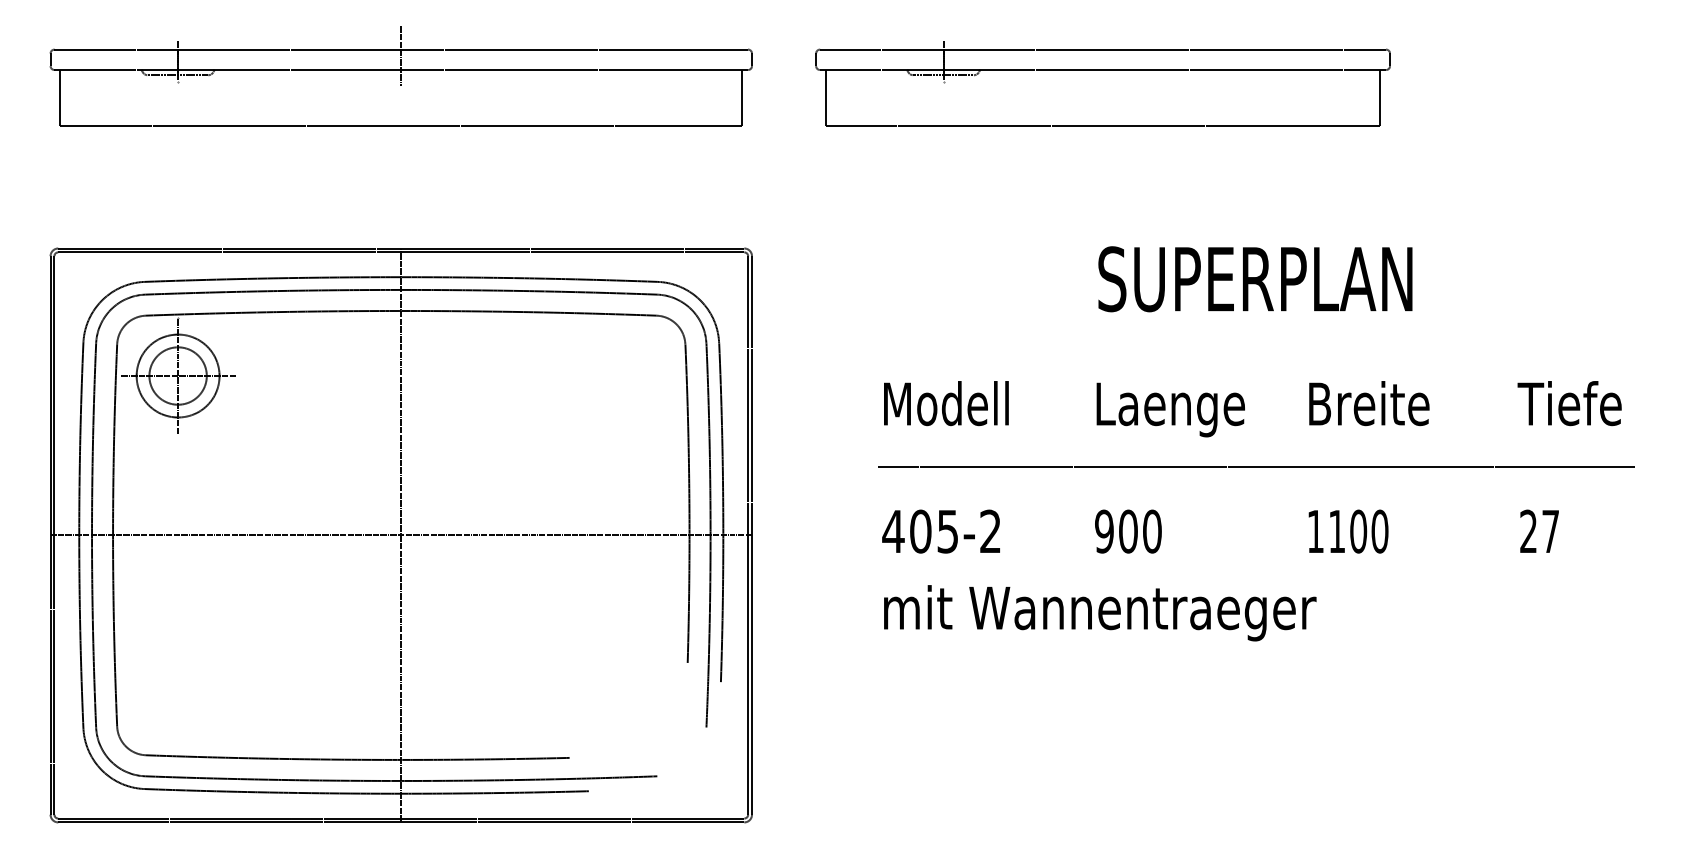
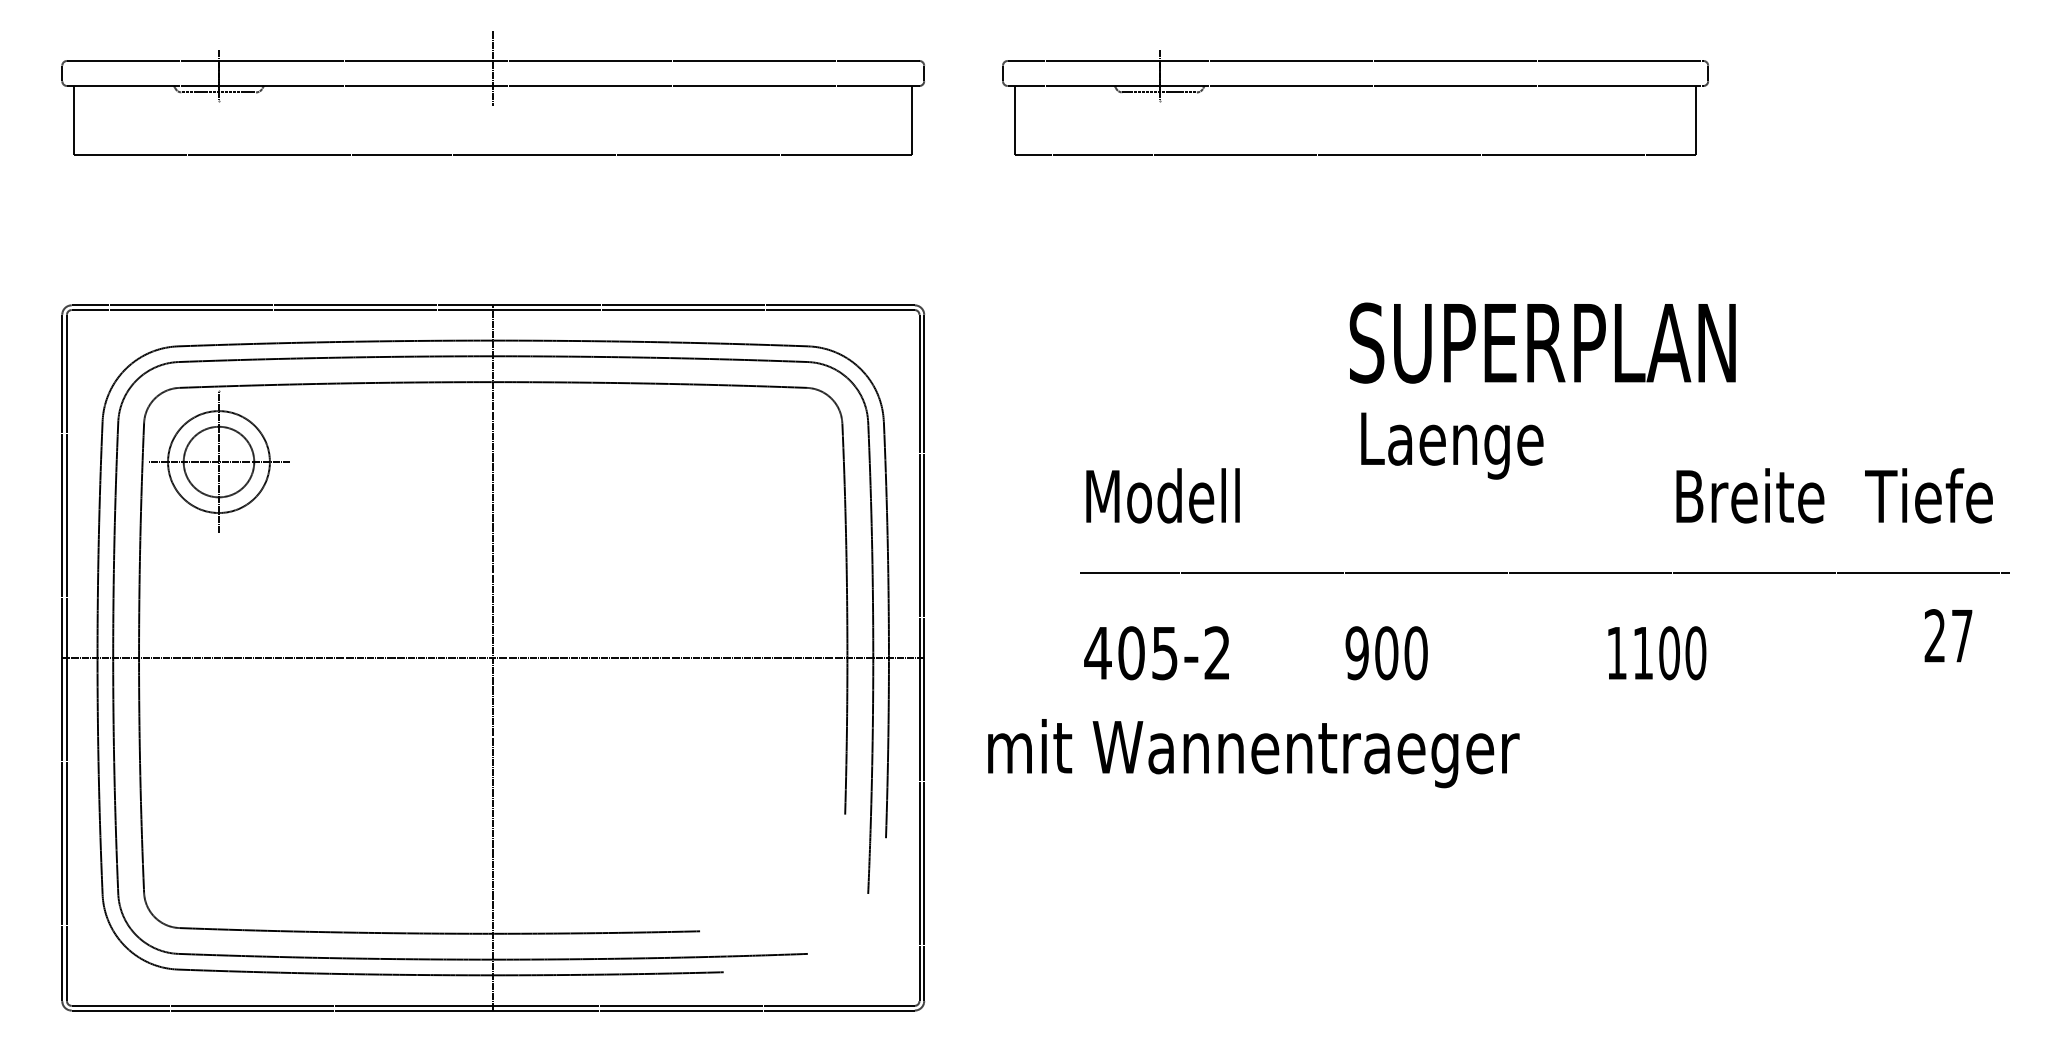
text: (1369, 403) -> (1750, 495), moved
text: (1170, 409) -> (1451, 445), moved
text: (1539, 530) -> (1948, 634), moved
text: (1100, 613) -> (1254, 753), moved

